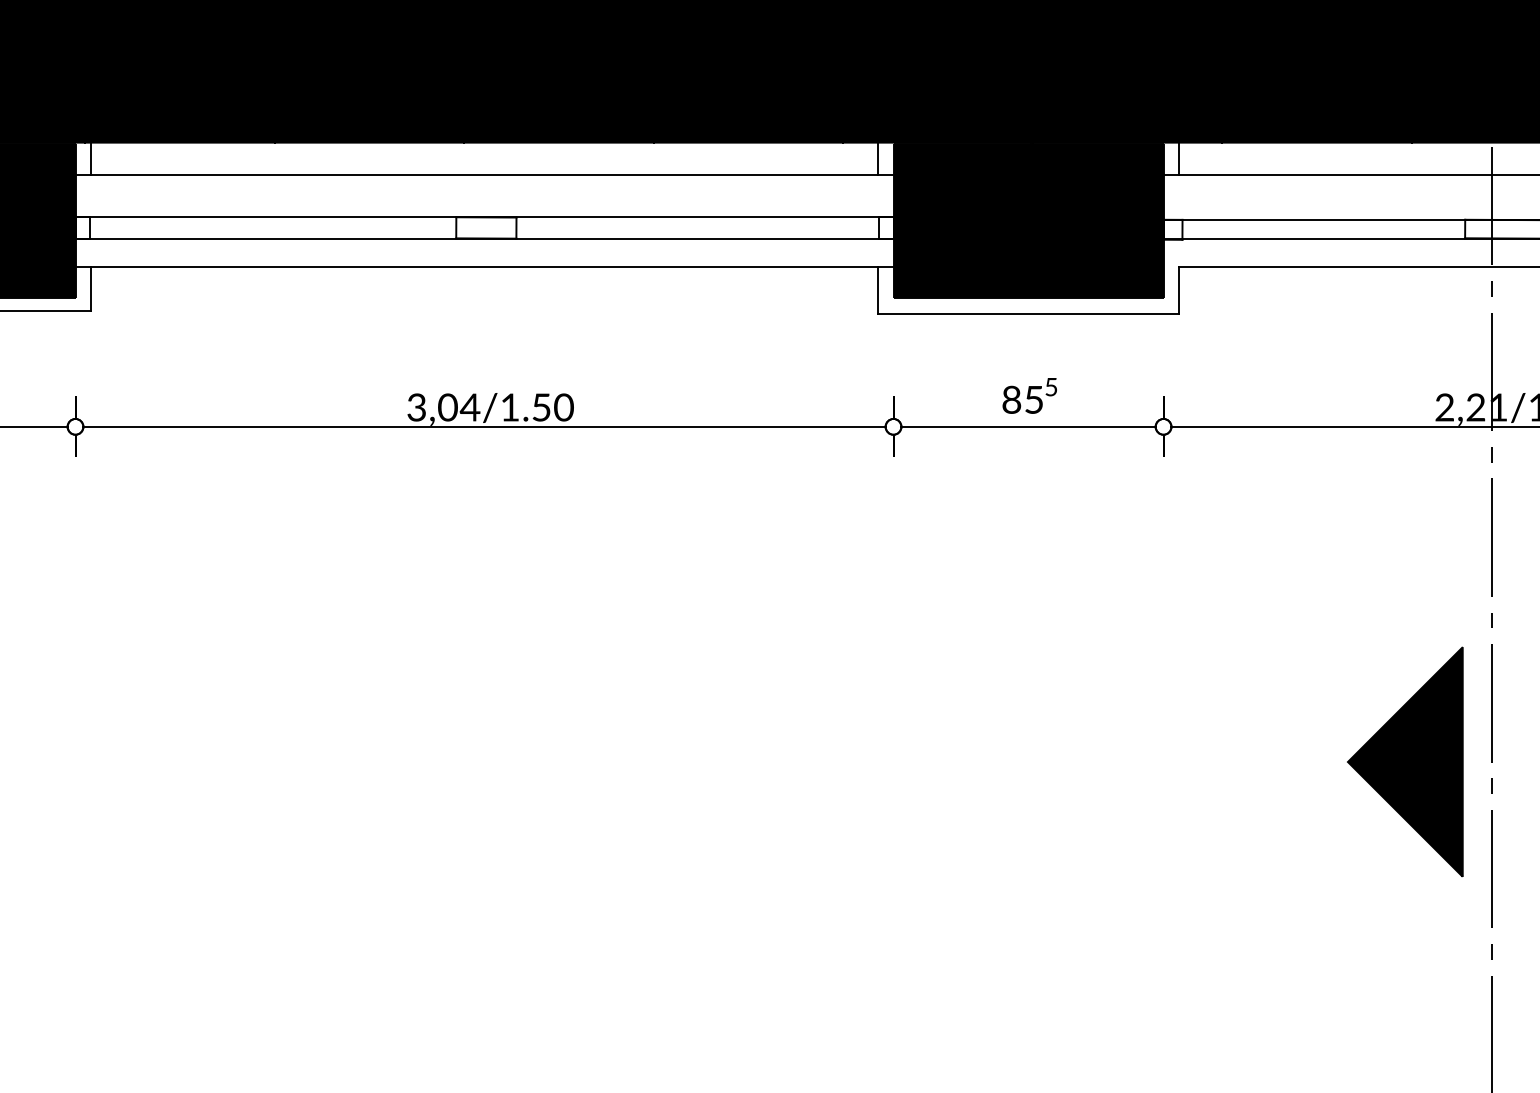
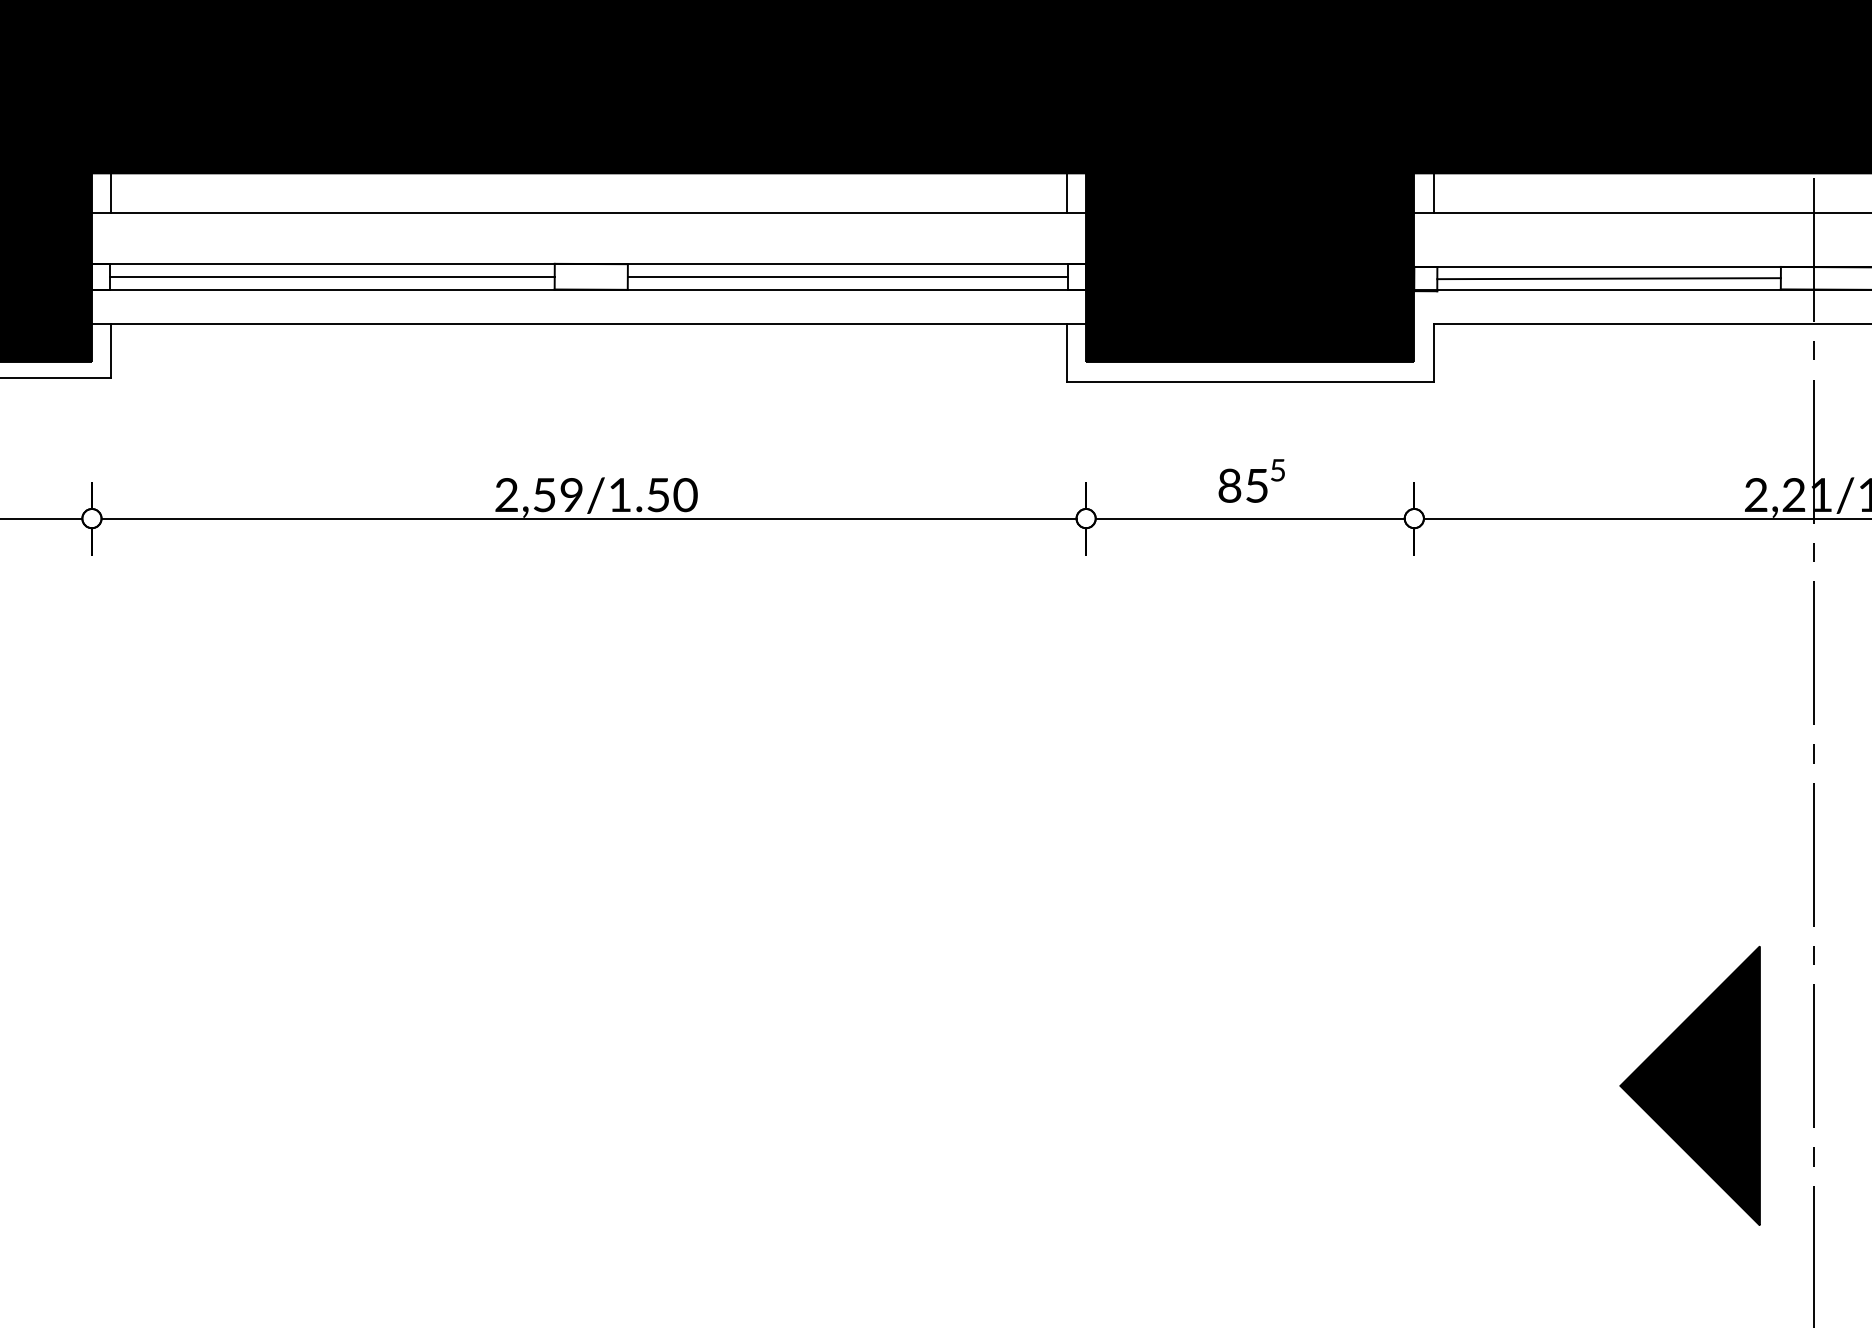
line: (273, 227) -> (332, 276), added
line: (697, 227) -> (847, 276), added
line: (1323, 229) -> (1608, 278), added
text: (443, 407) -> (539, 495), 3,04/1.50 -> 2,59/1.50
part: (1404, 761) -> (1689, 1085), moved

